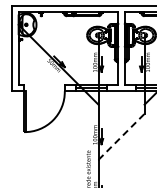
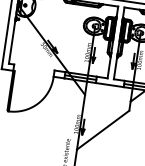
line: (121, 136) -> (103, 129), dashed -> solid

